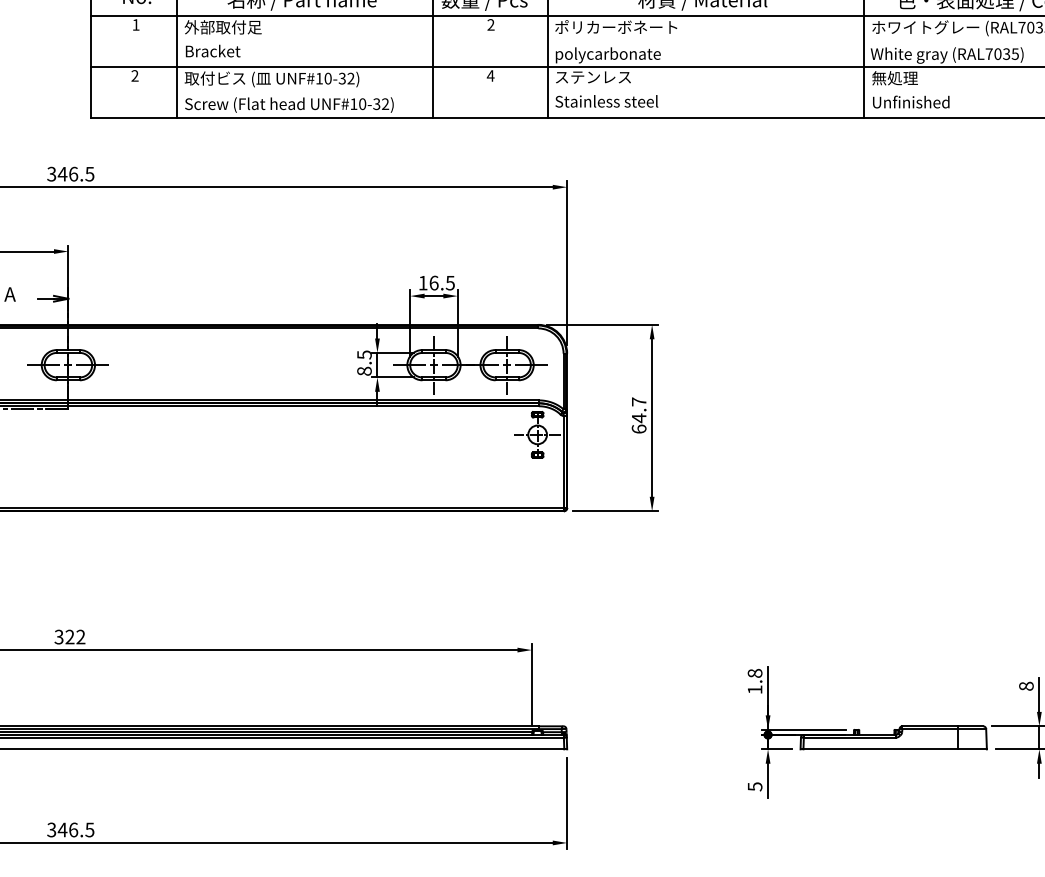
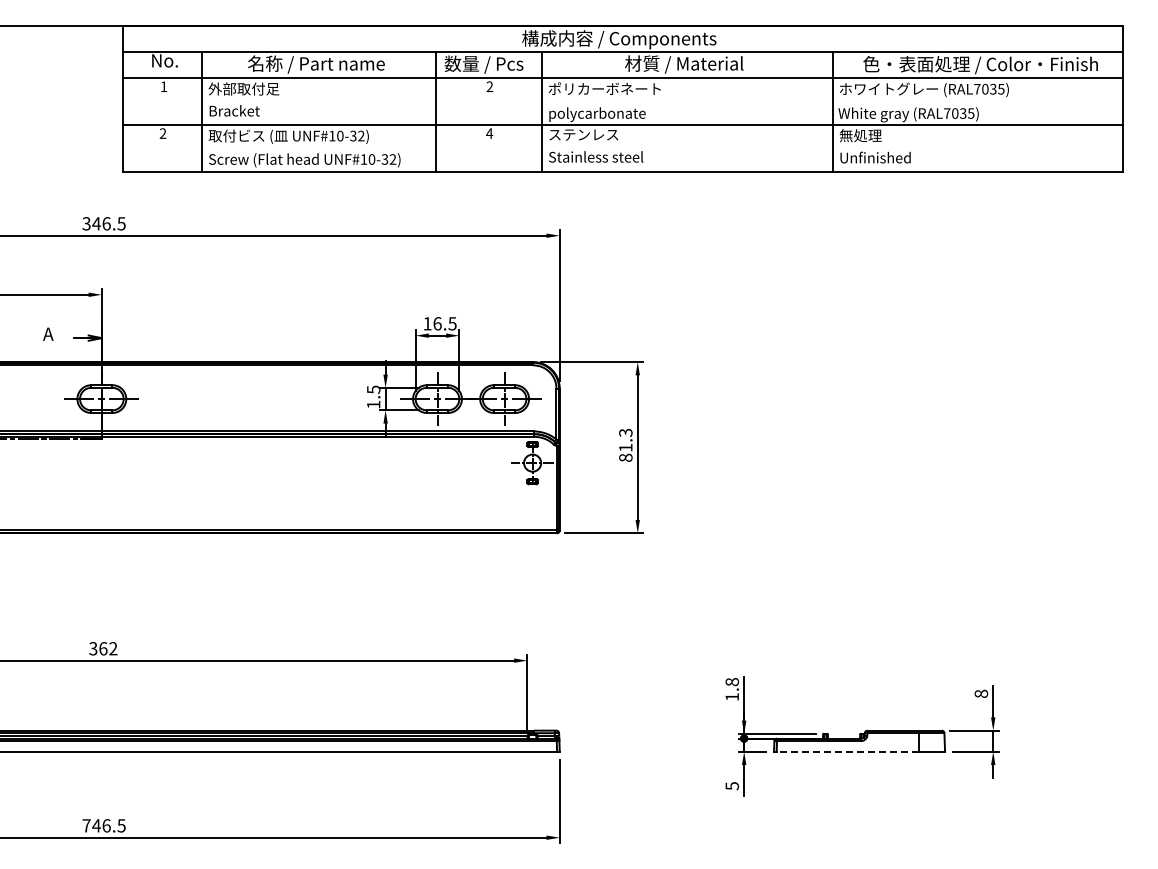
text: (364, 371) -> (373, 404), 8.5 -> 1.5
text: (638, 414) -> (625, 444), 64.7 -> 81.3
text: (70, 636) -> (103, 648), 322 -> 362
line: (880, 749) -> (847, 751), solid -> dashed
text: (51, 829) -> (86, 825), 346.5 -> 746.5

